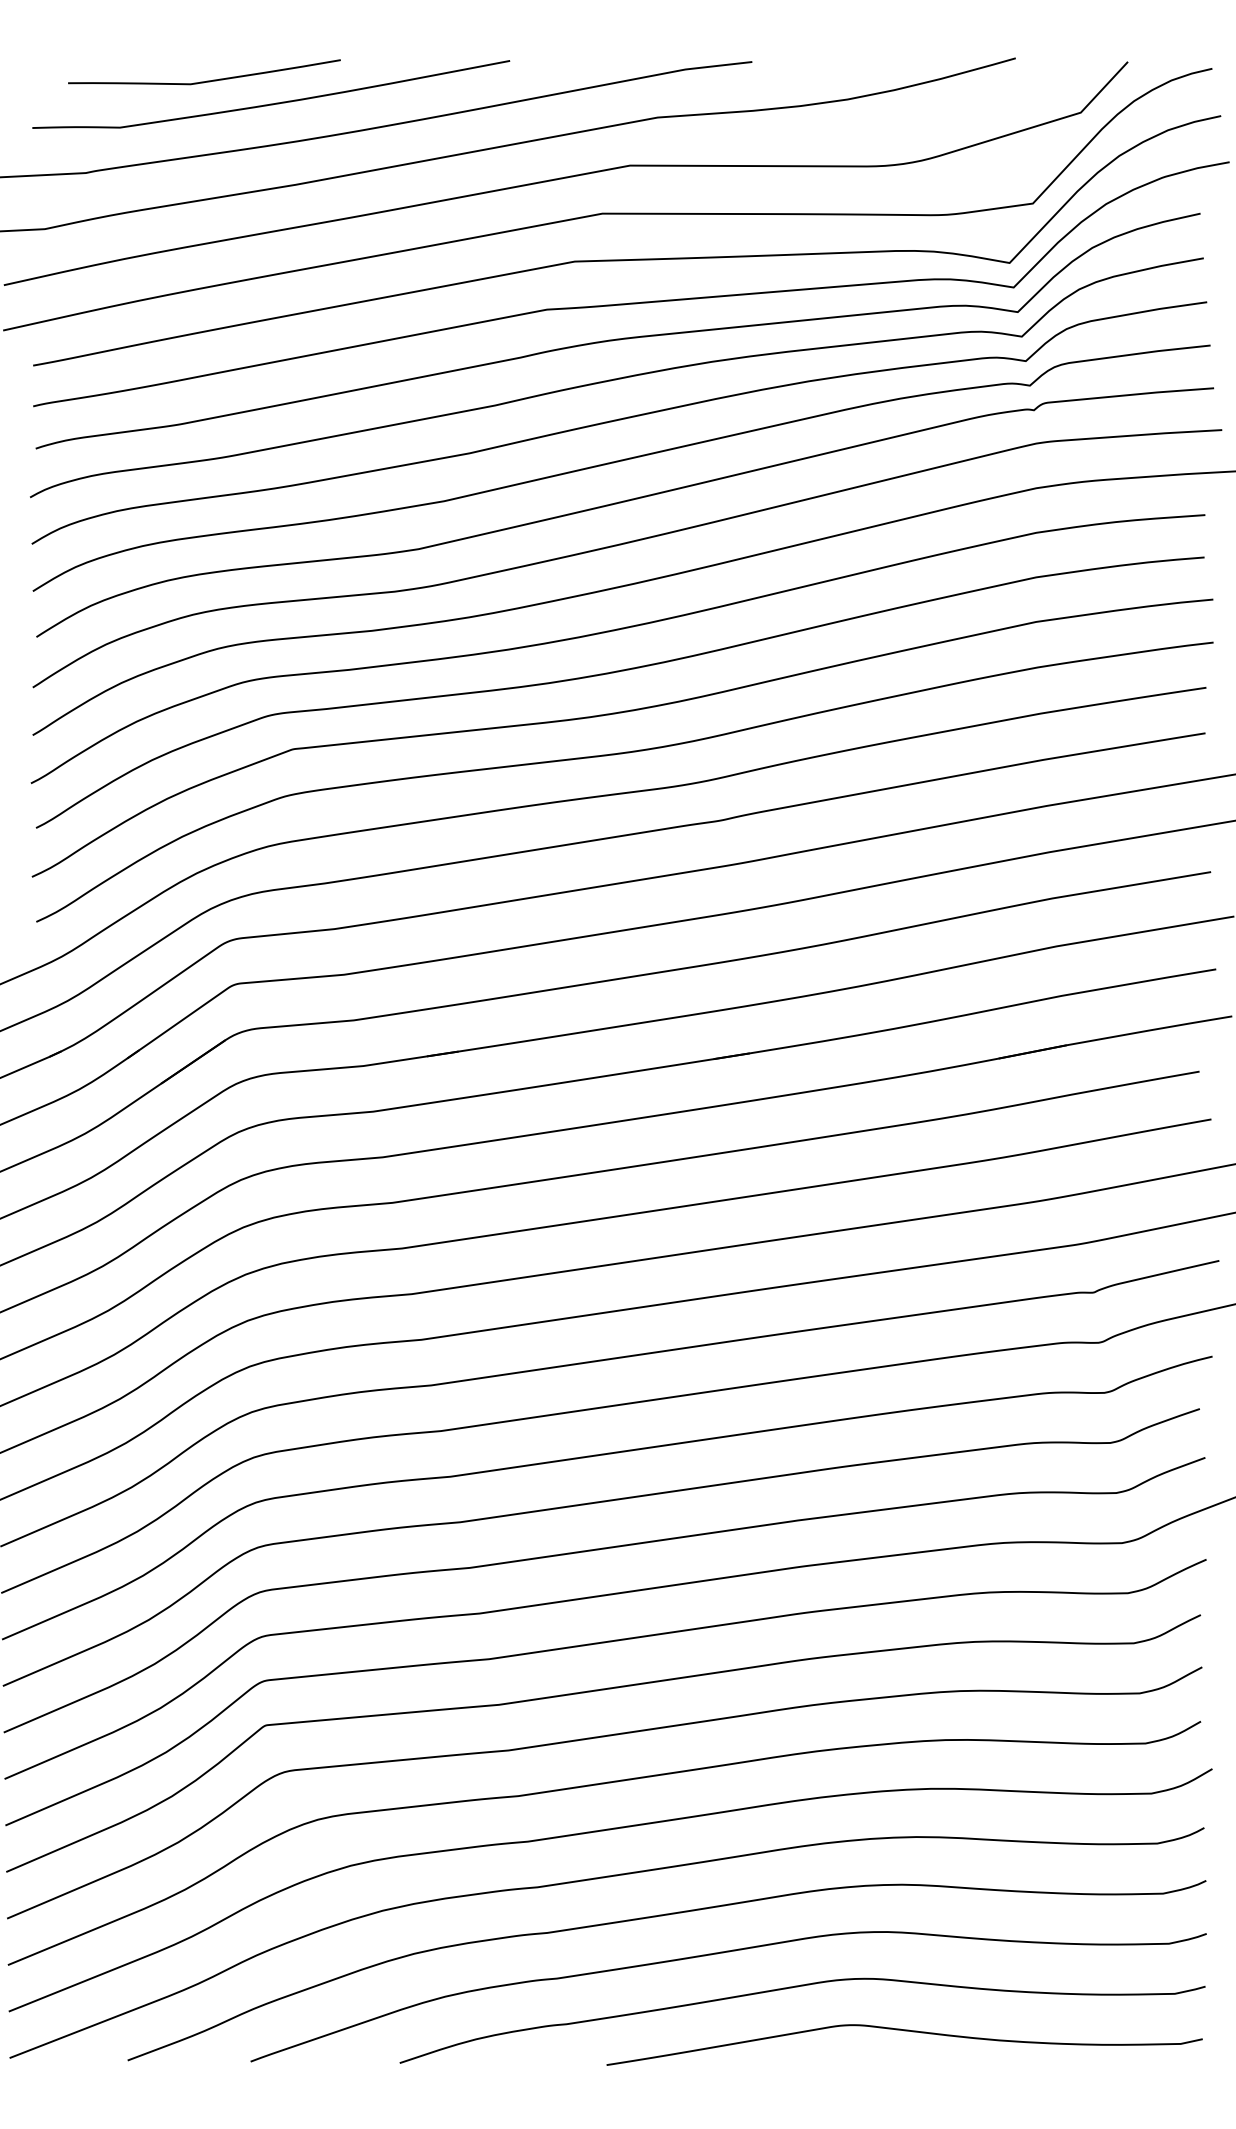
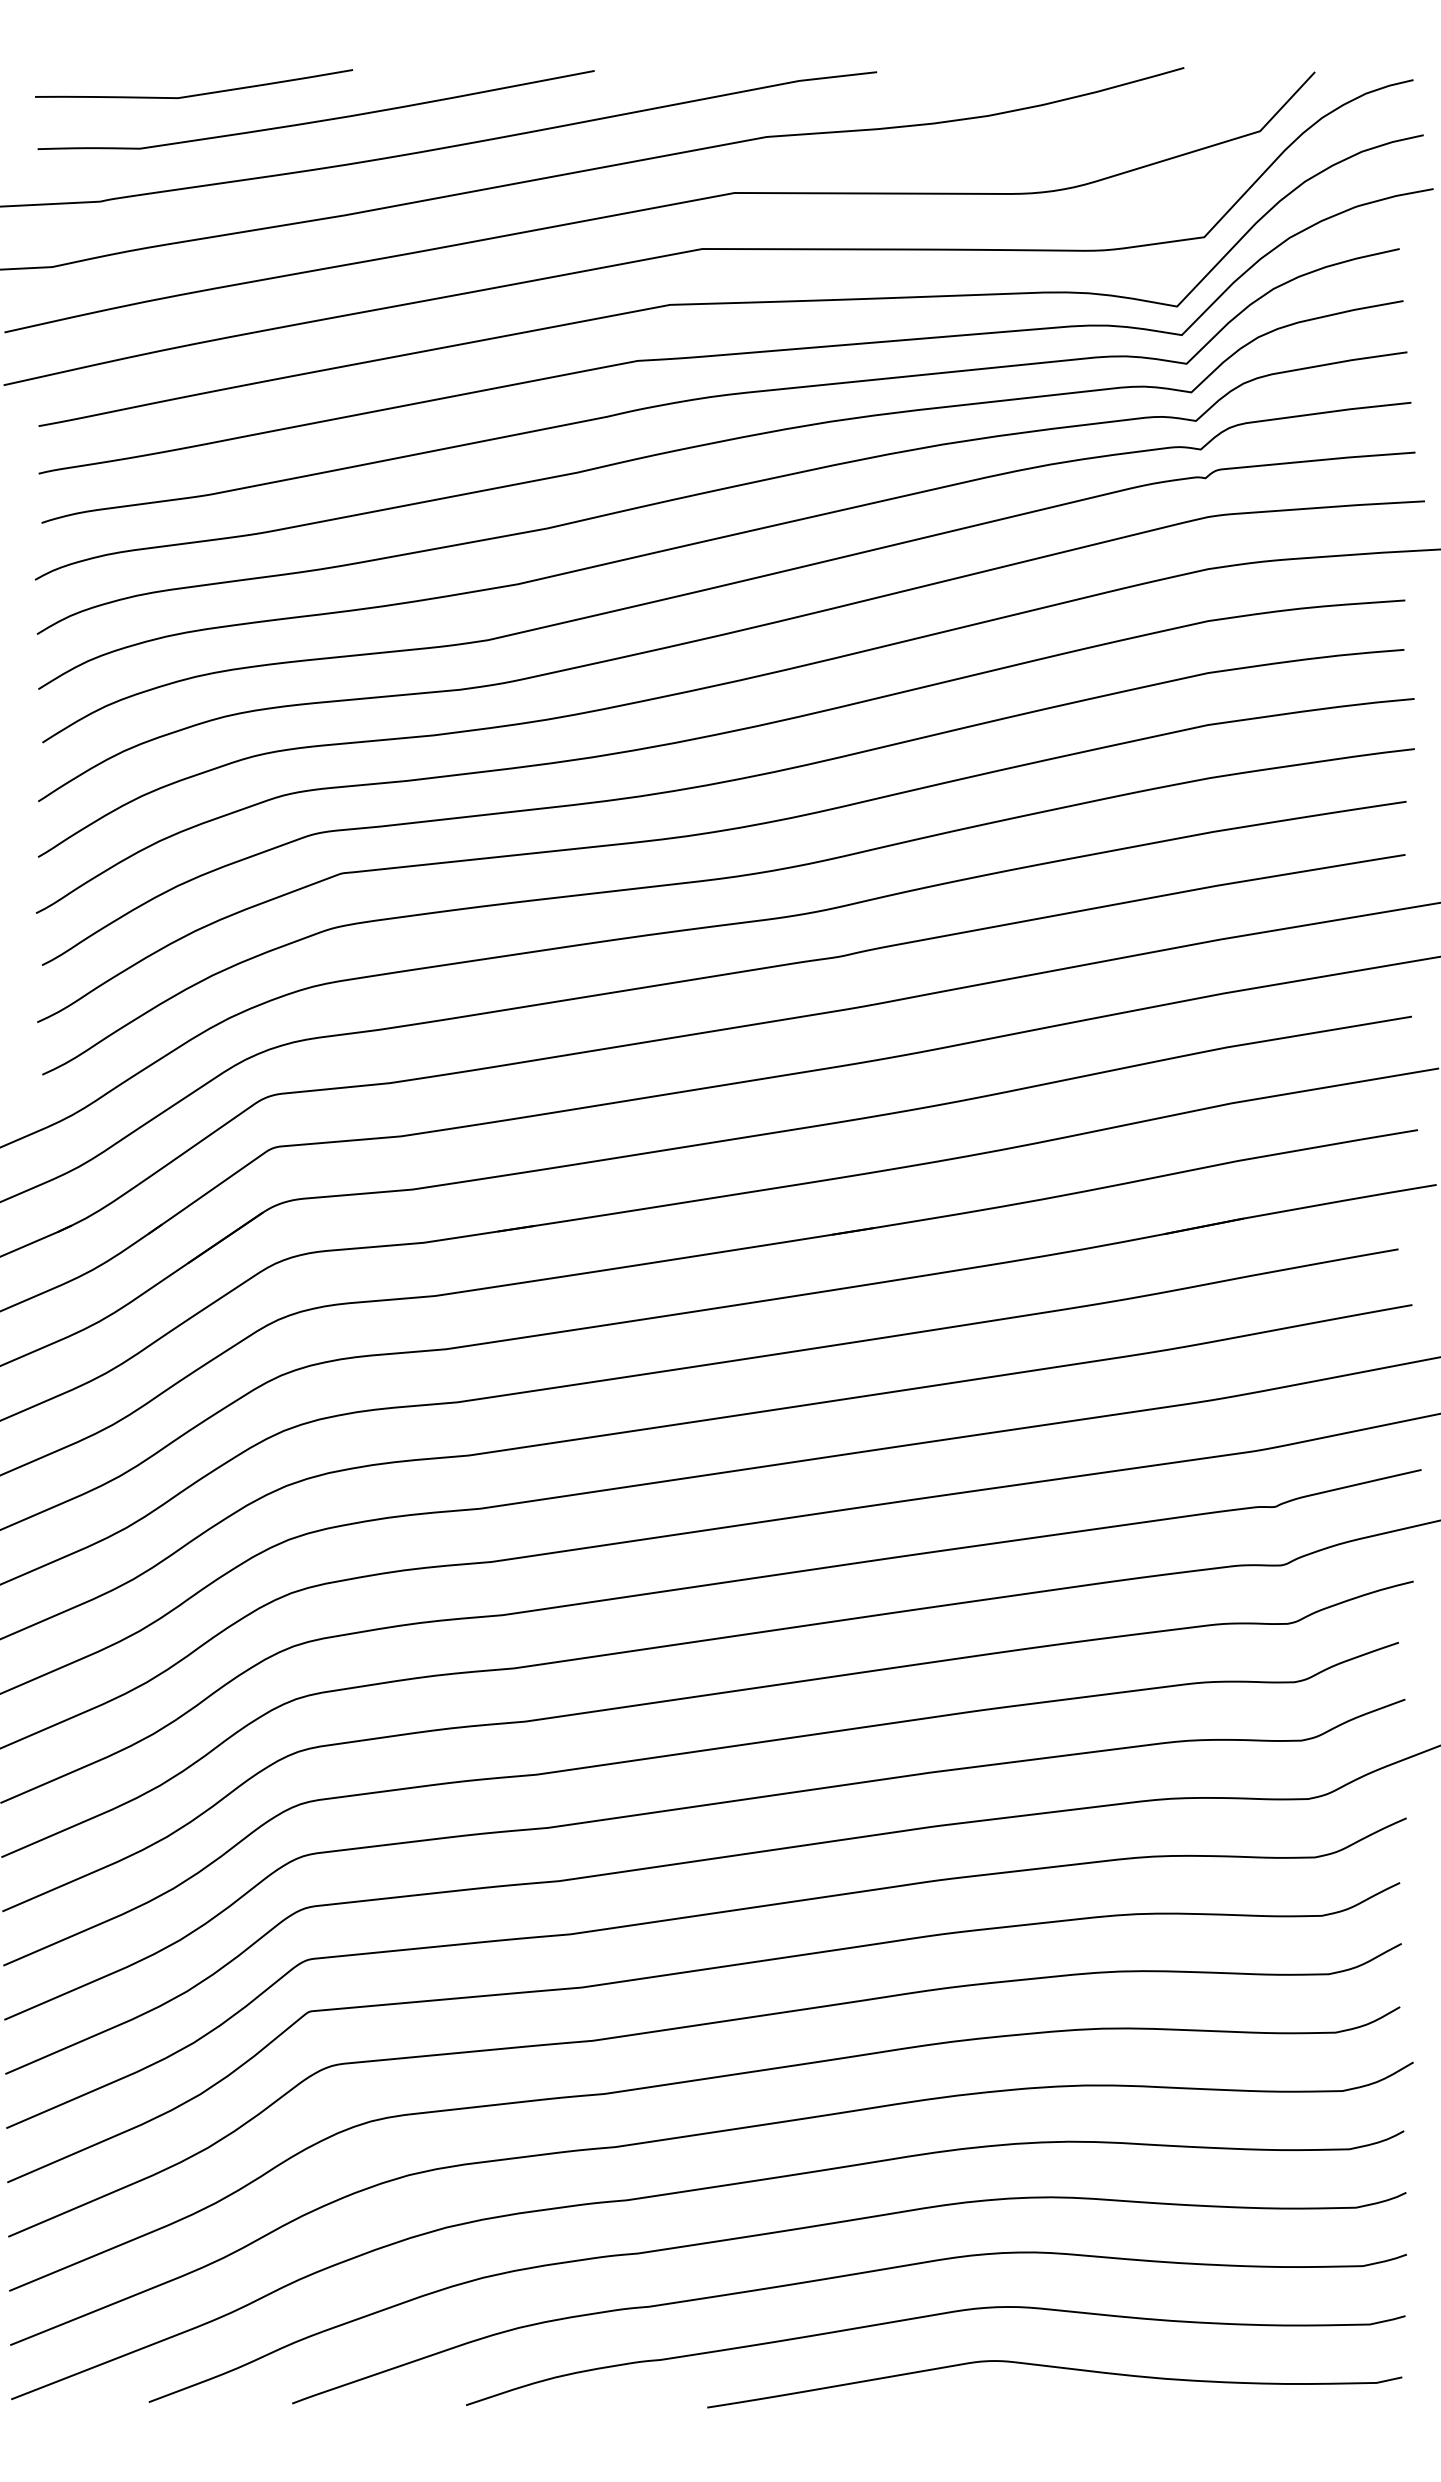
curve: (206, 80) -> (196, 93), moved

